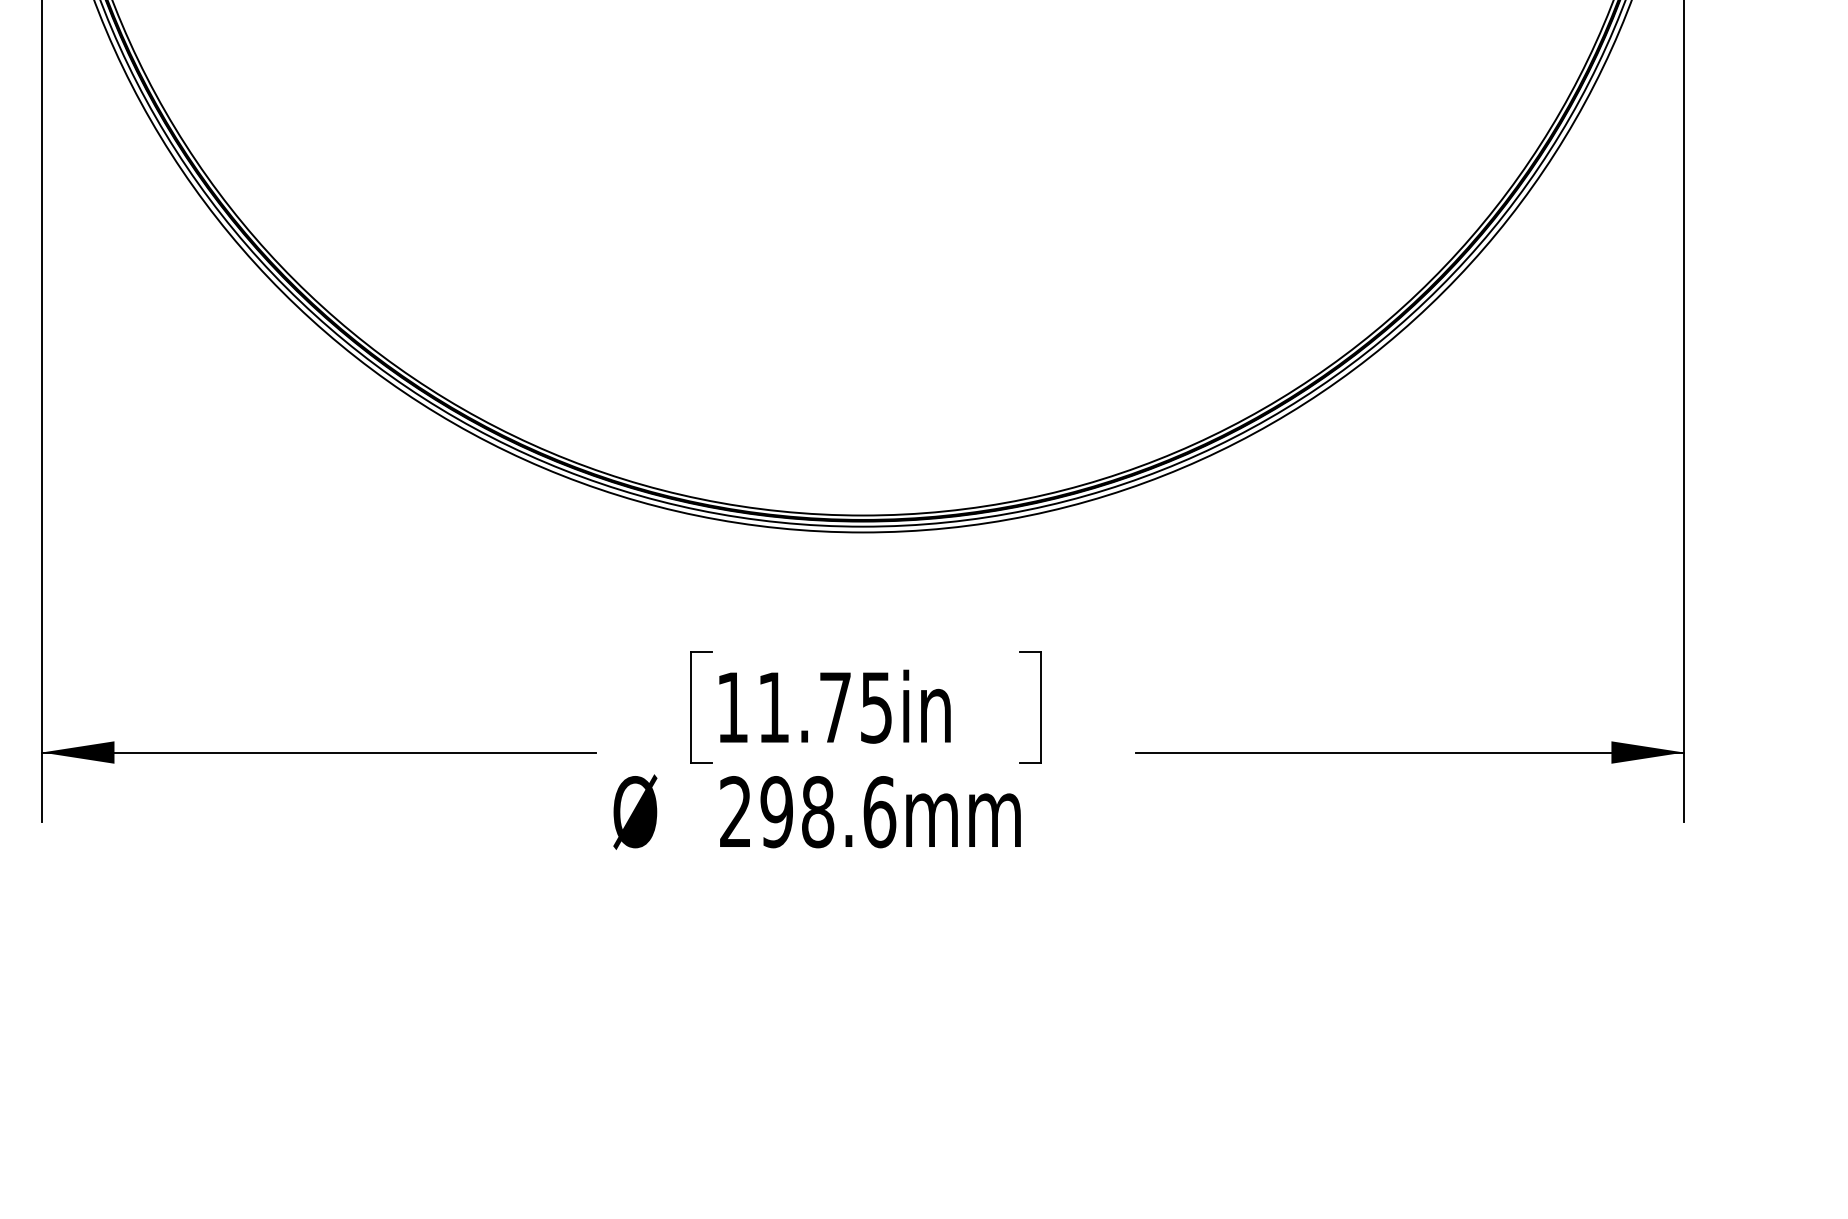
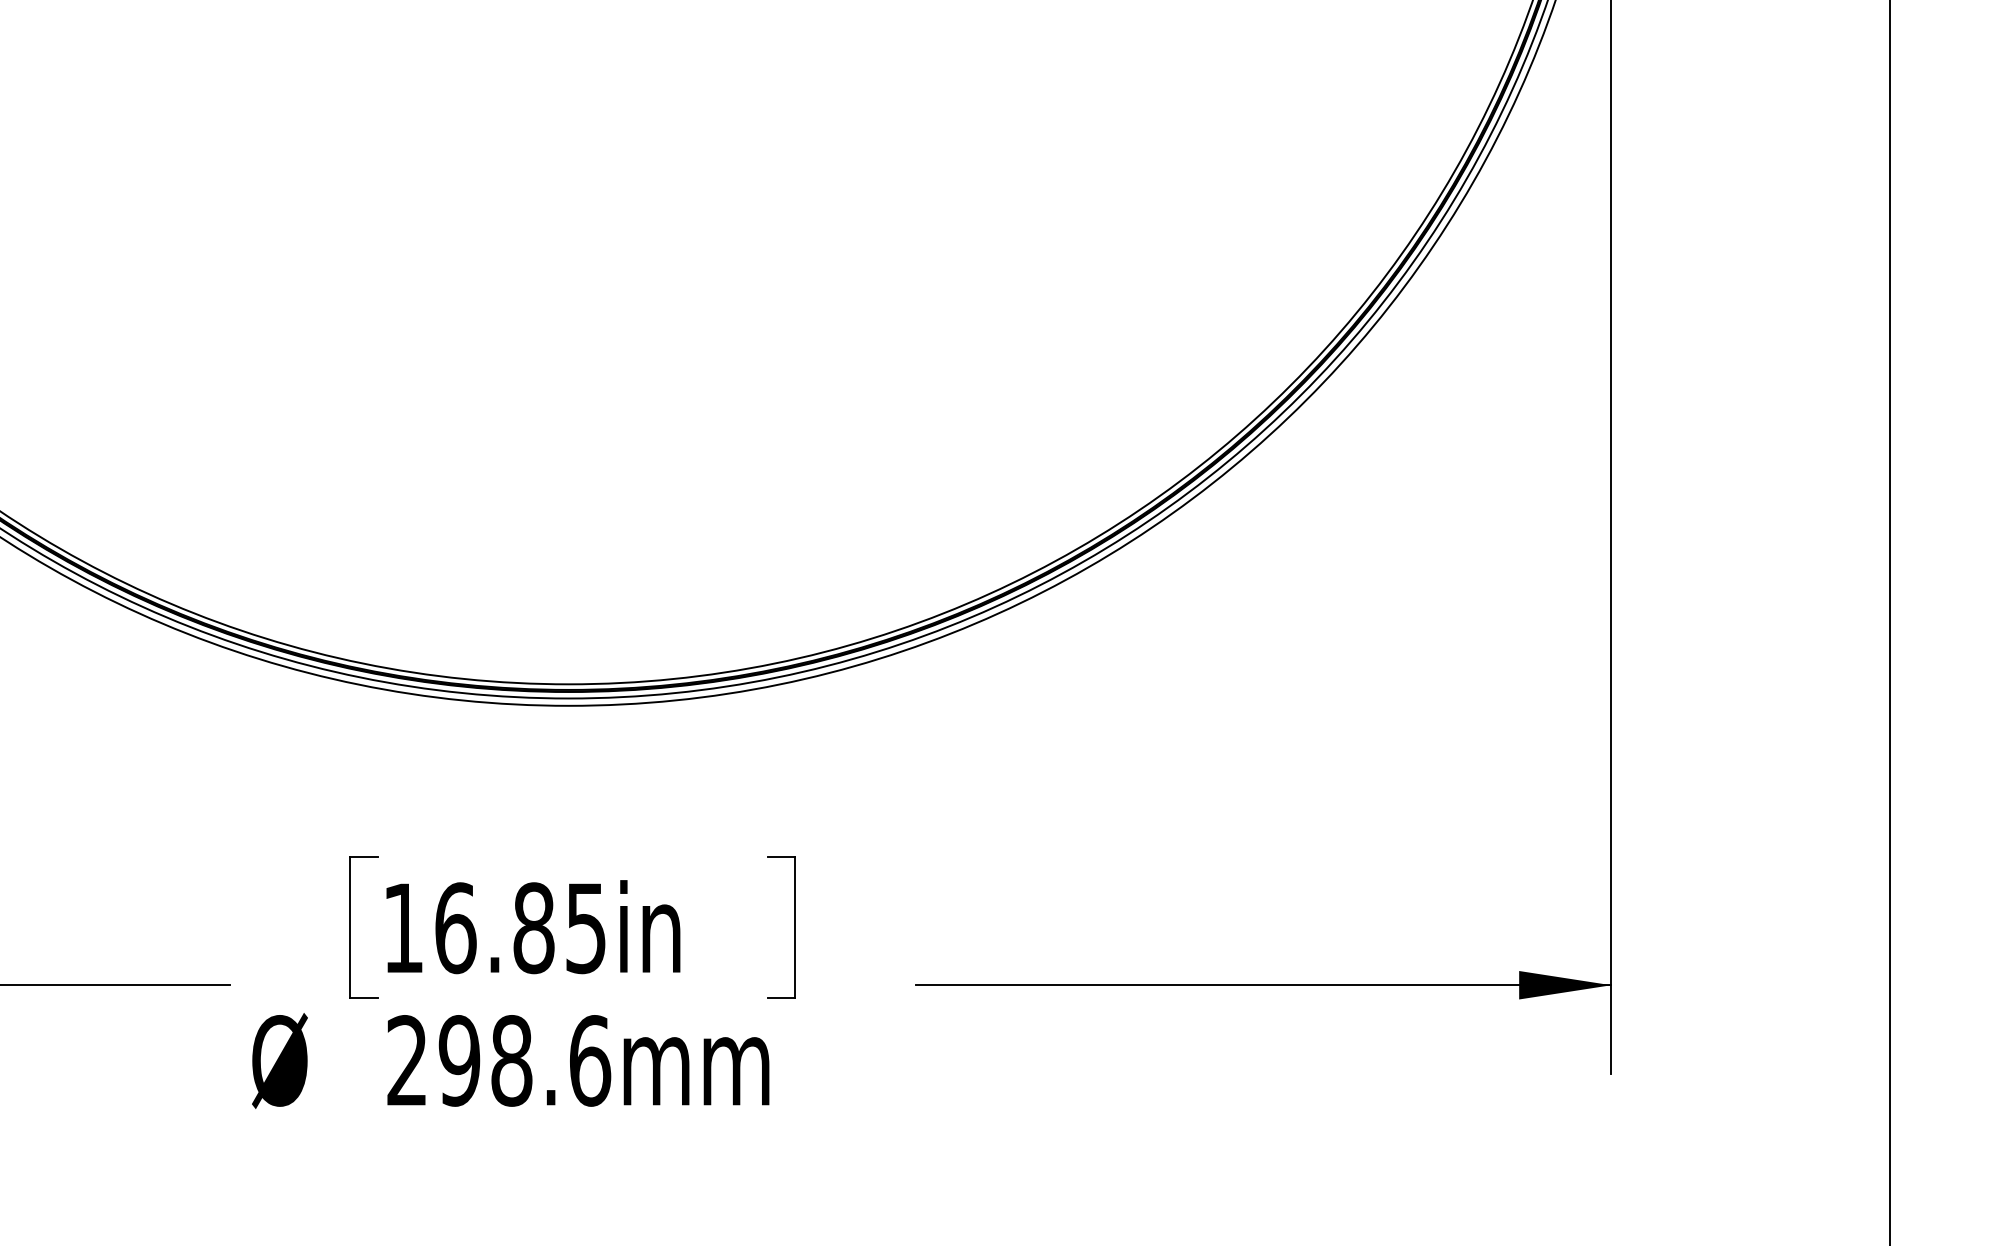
text: (804, 707) -> (494, 928), 11.75in -> 16.85in

